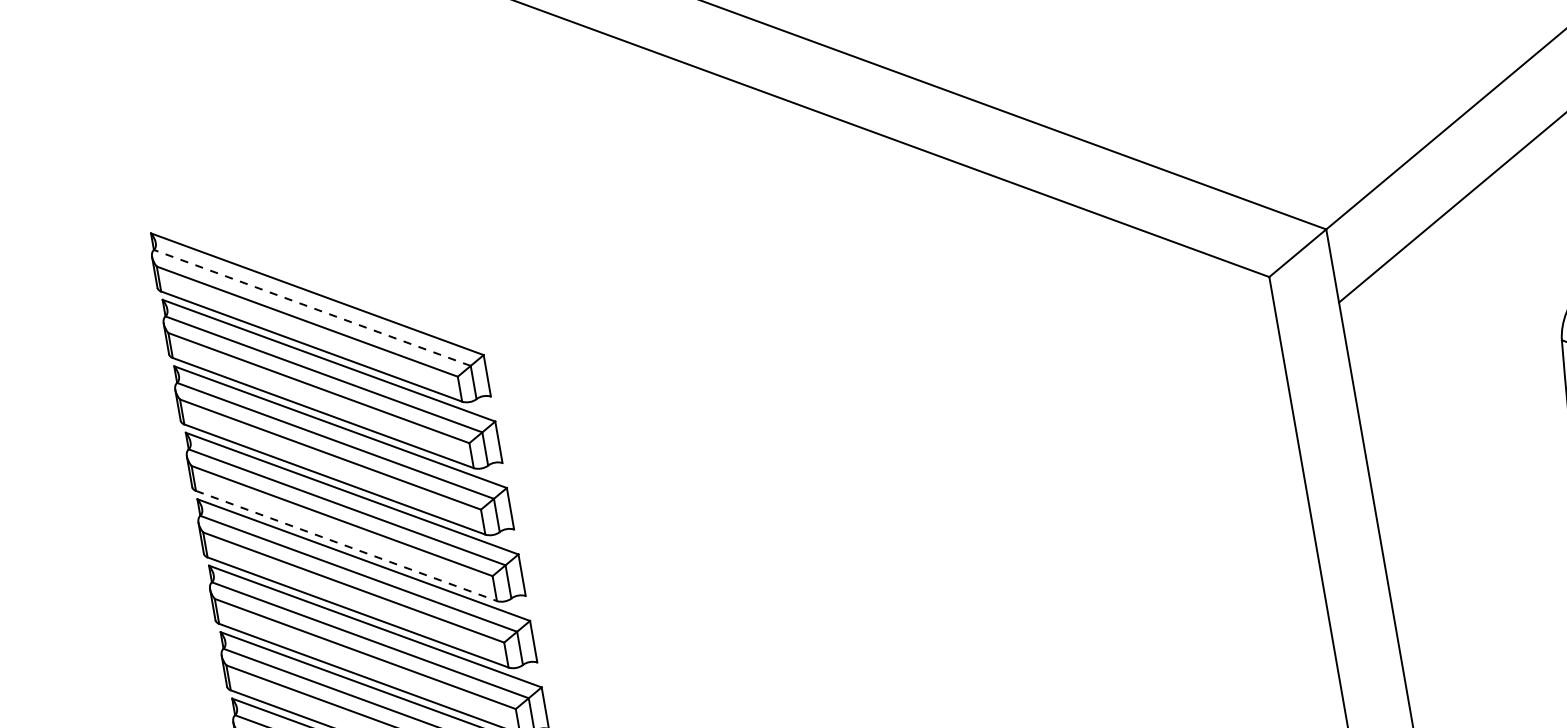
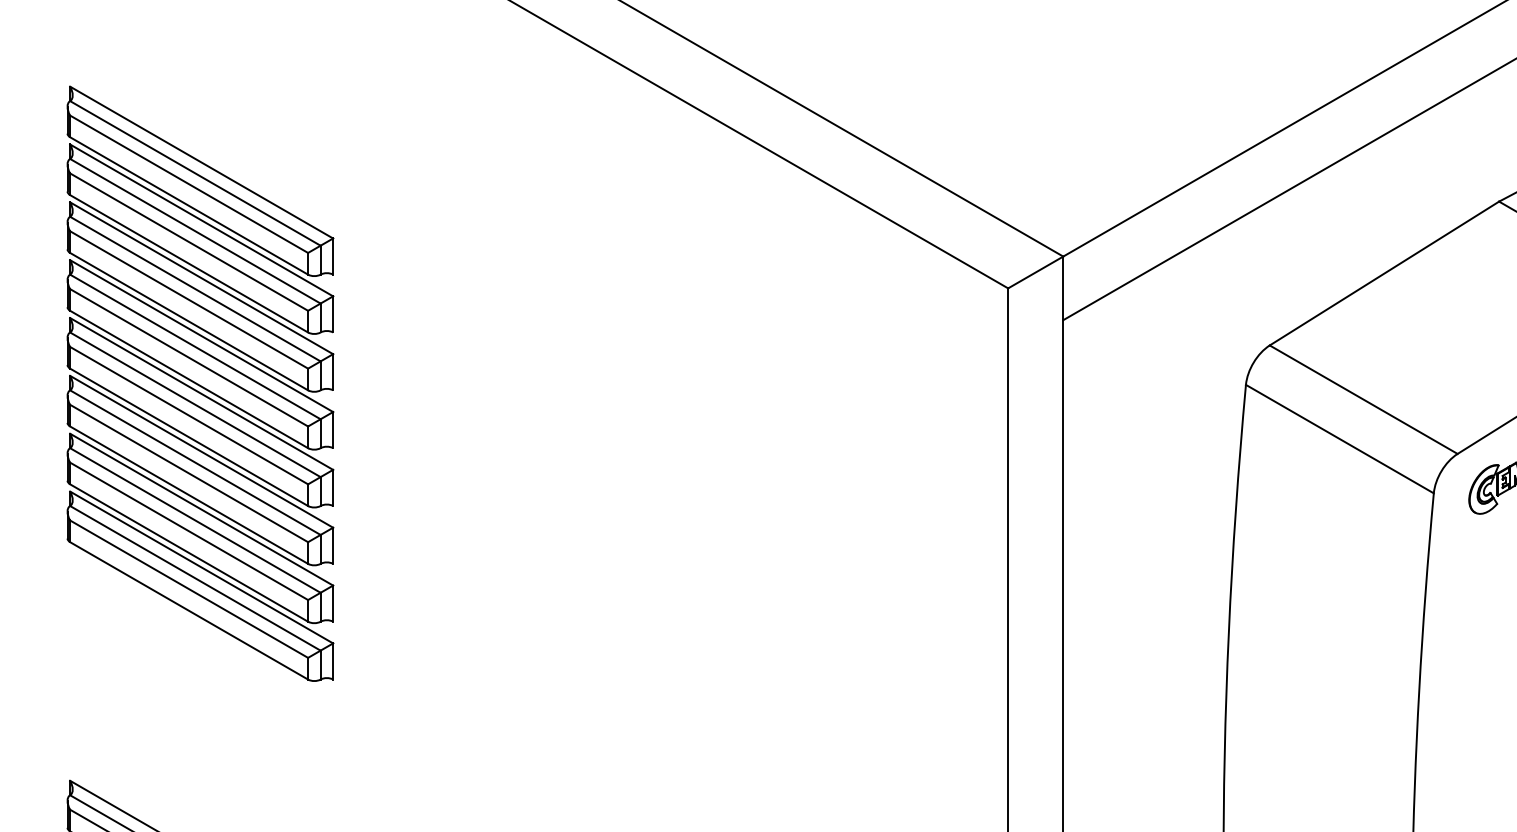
line: (312, 308) -> (195, 173), dashed -> solid
line: (346, 545) -> (189, 379), dashed -> solid

